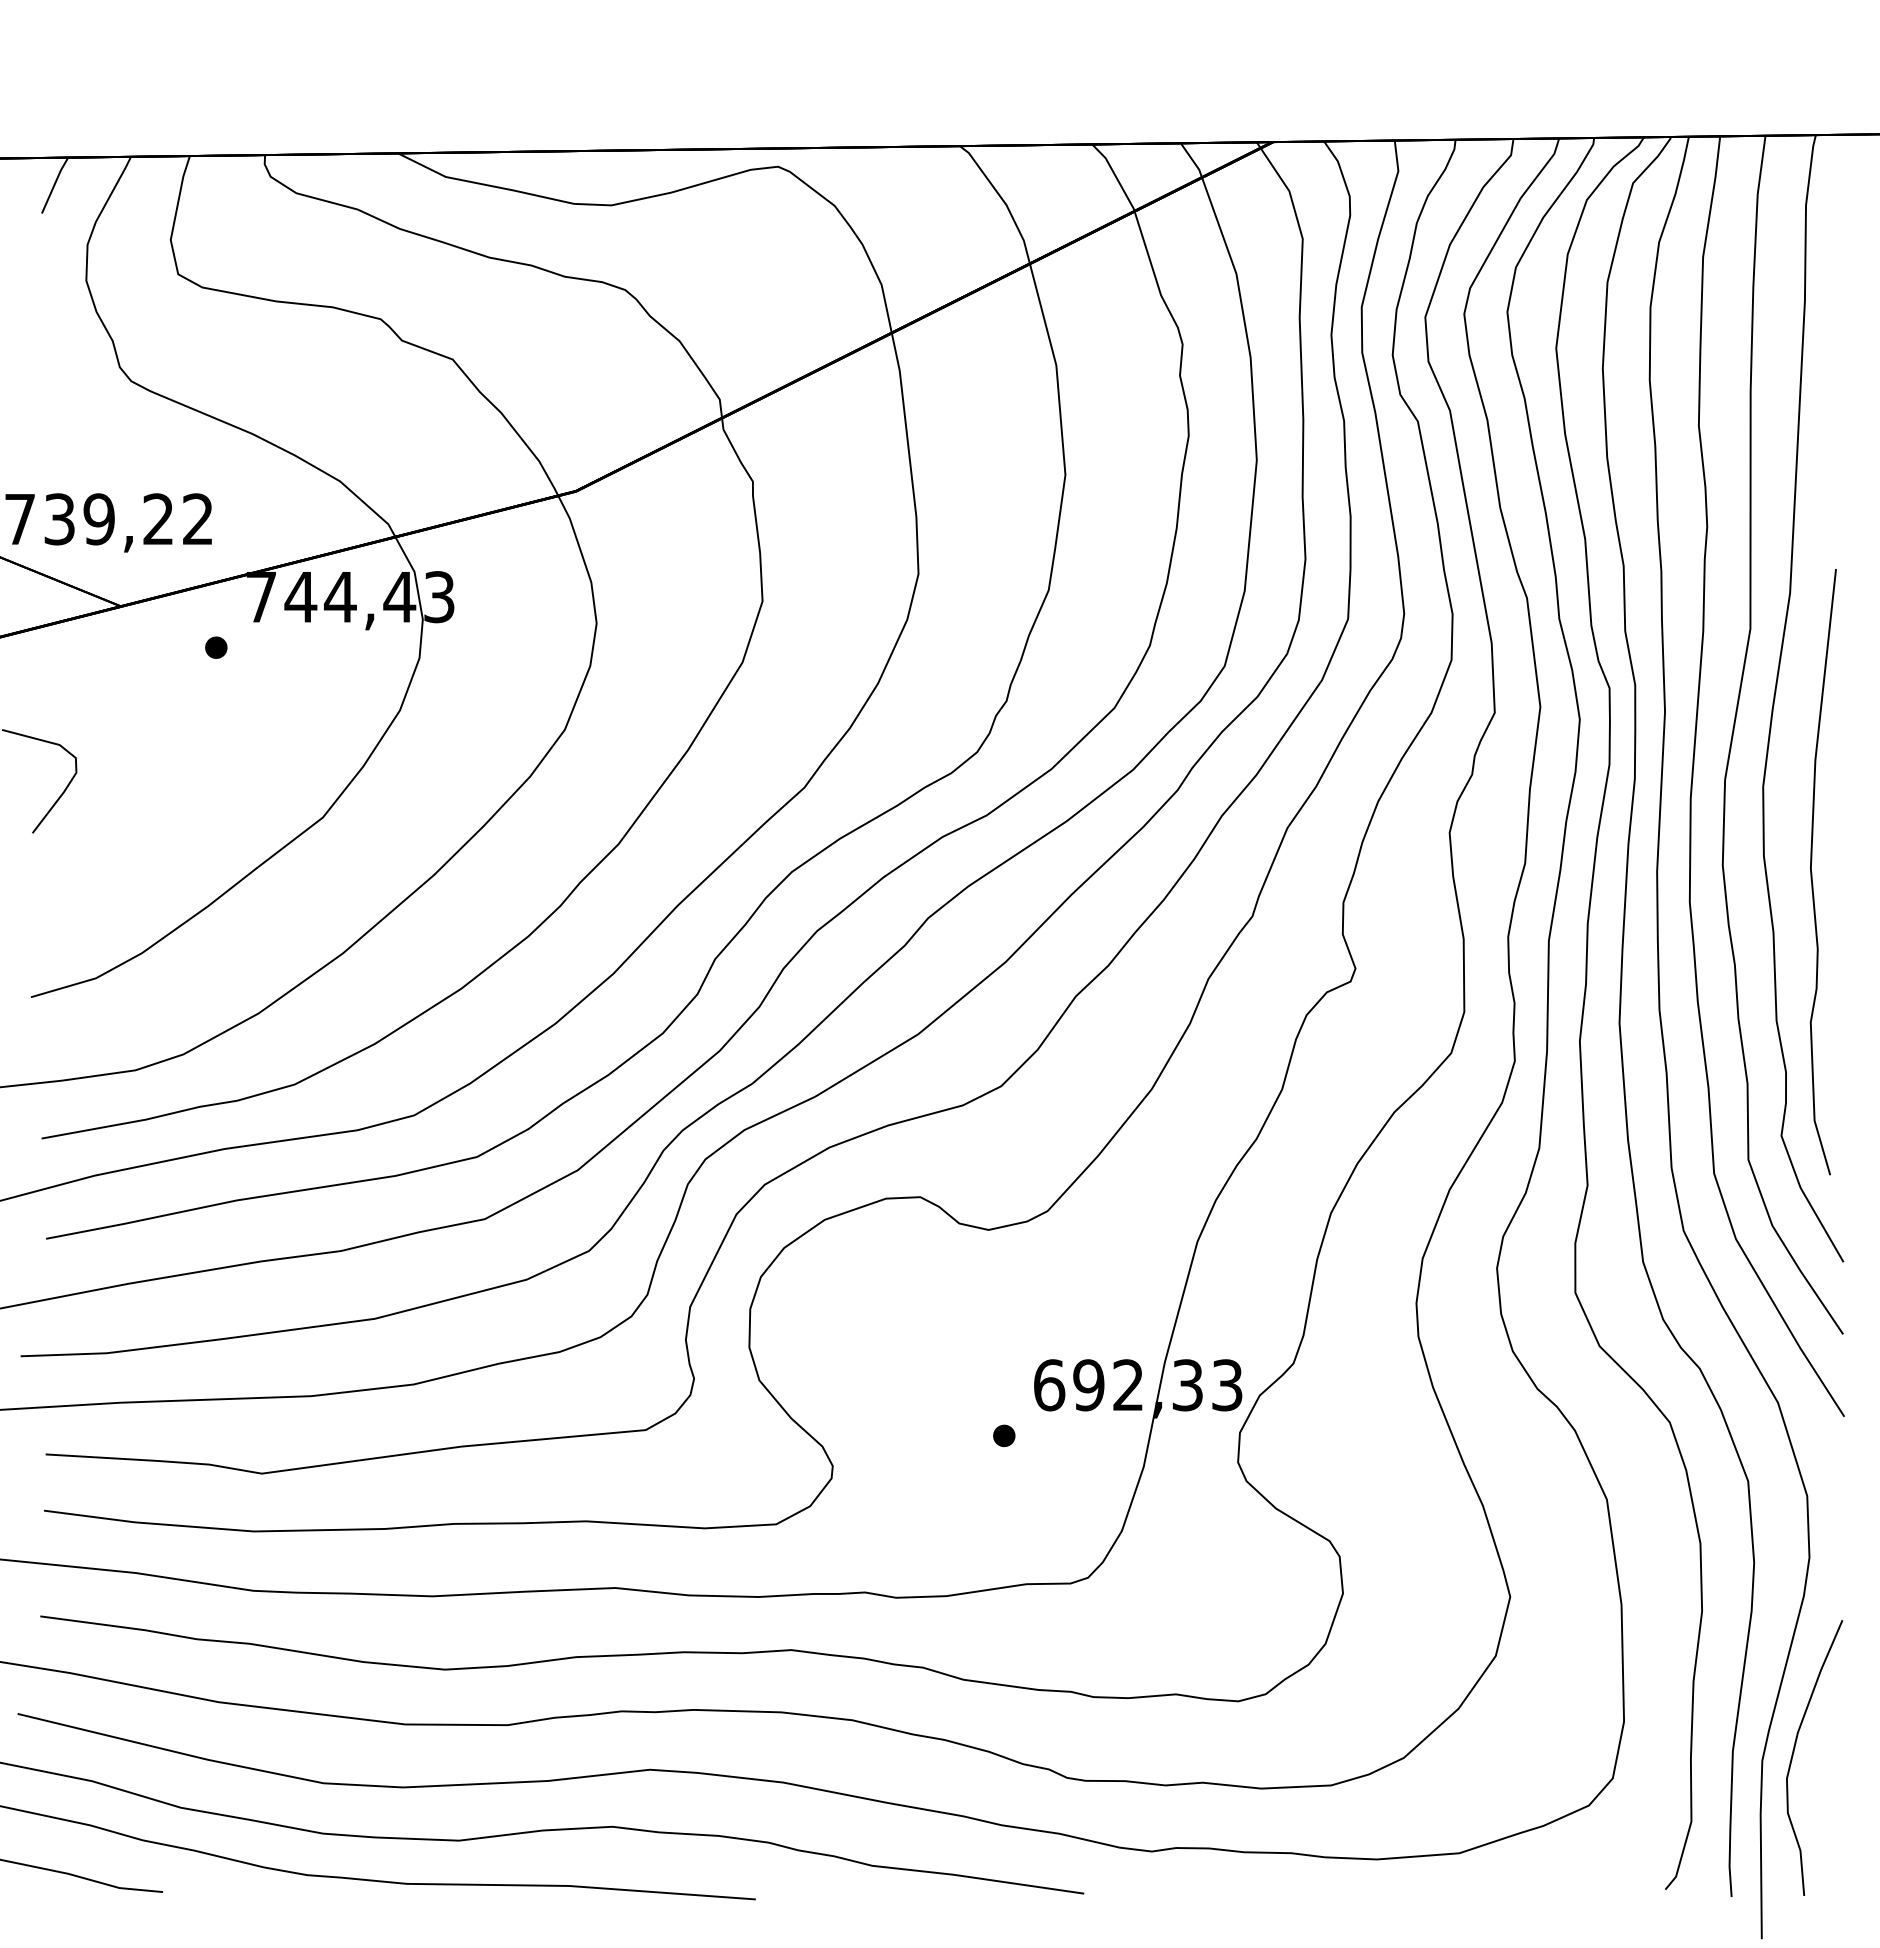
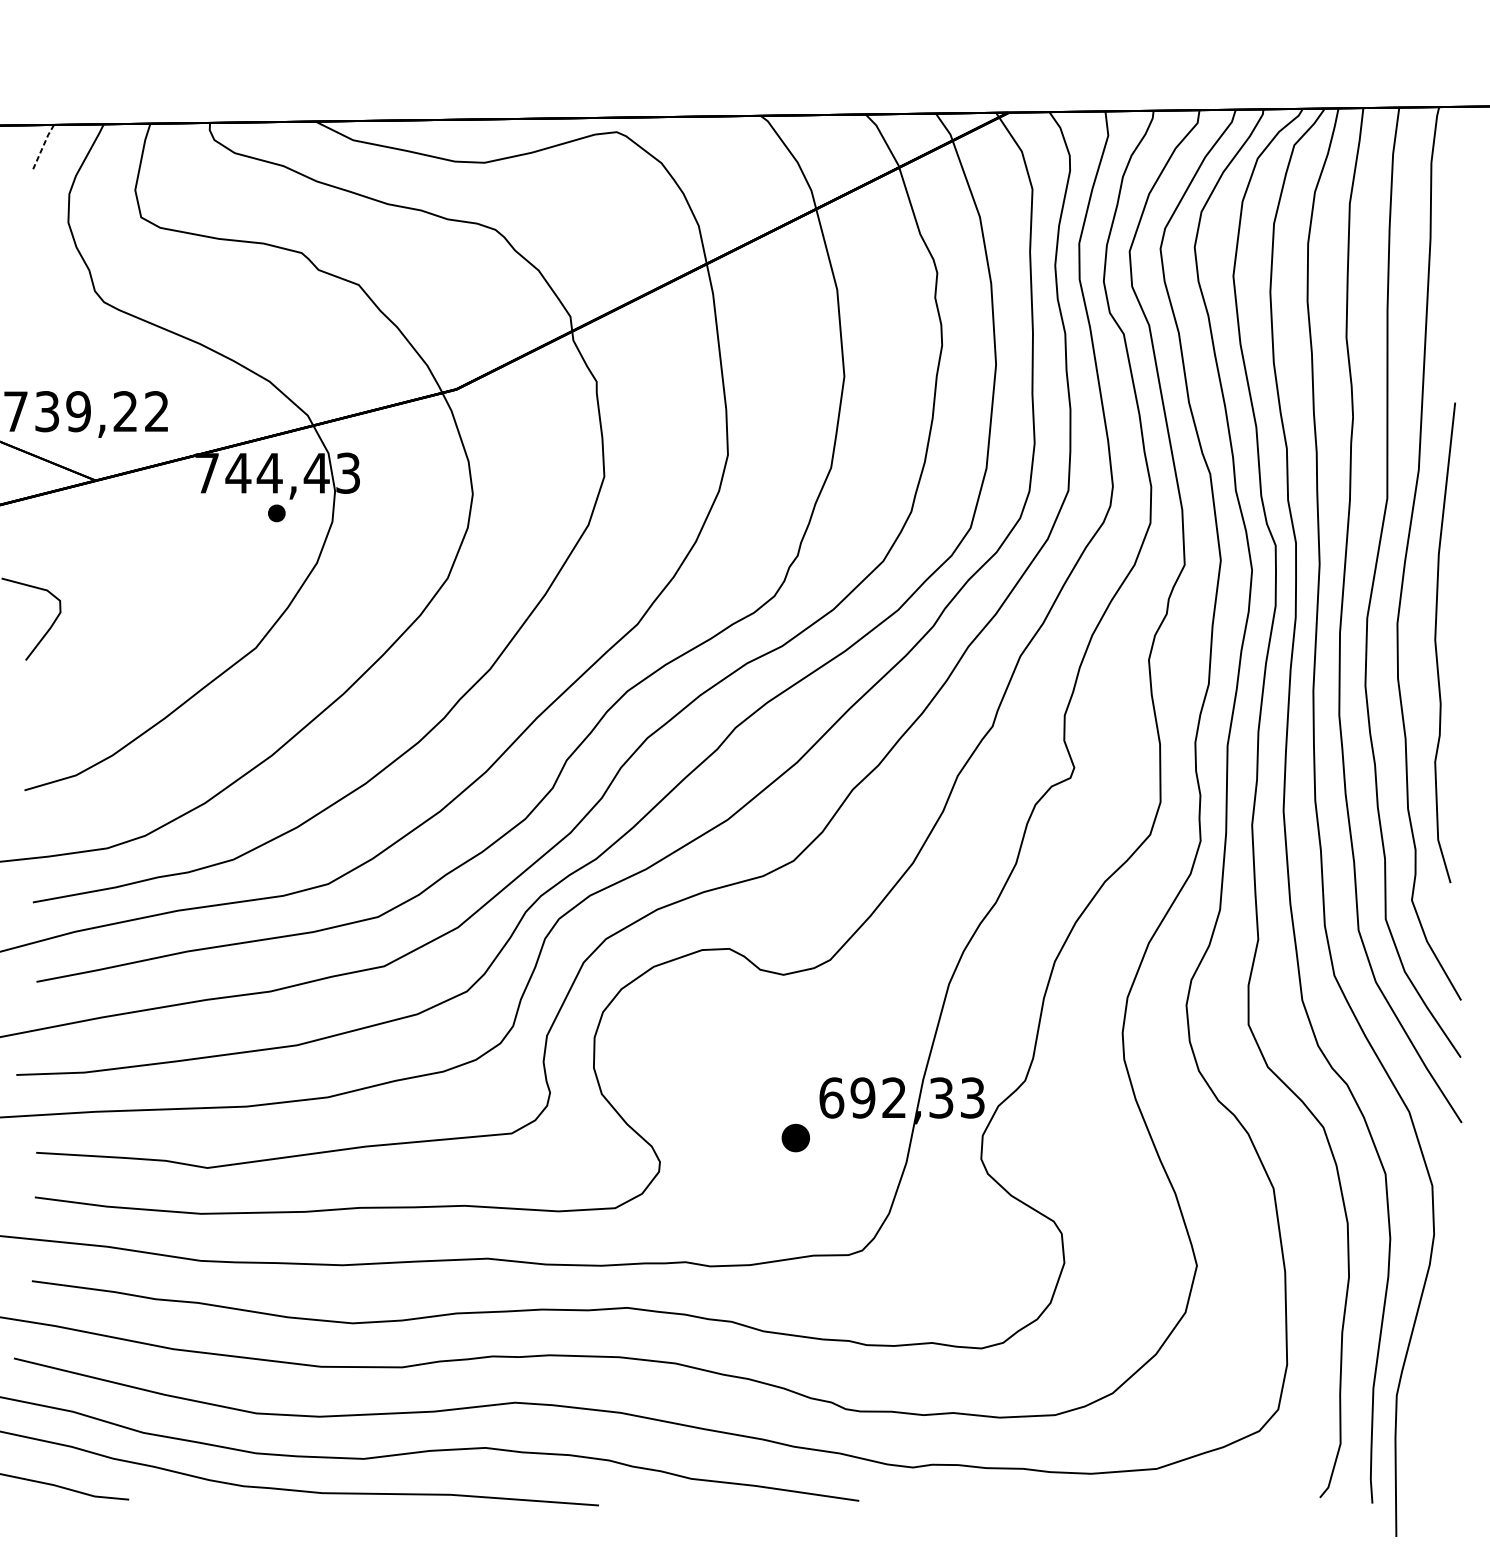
line: (54, 184) -> (43, 146), solid -> dashed
part: (216, 647) -> (276, 513), moved
curve: (1812, 872) -> (1436, 643), moved
part: (1004, 1435) -> (796, 1137), size x1.6
curve: (1794, 1752) -> (1422, 1389), removed

